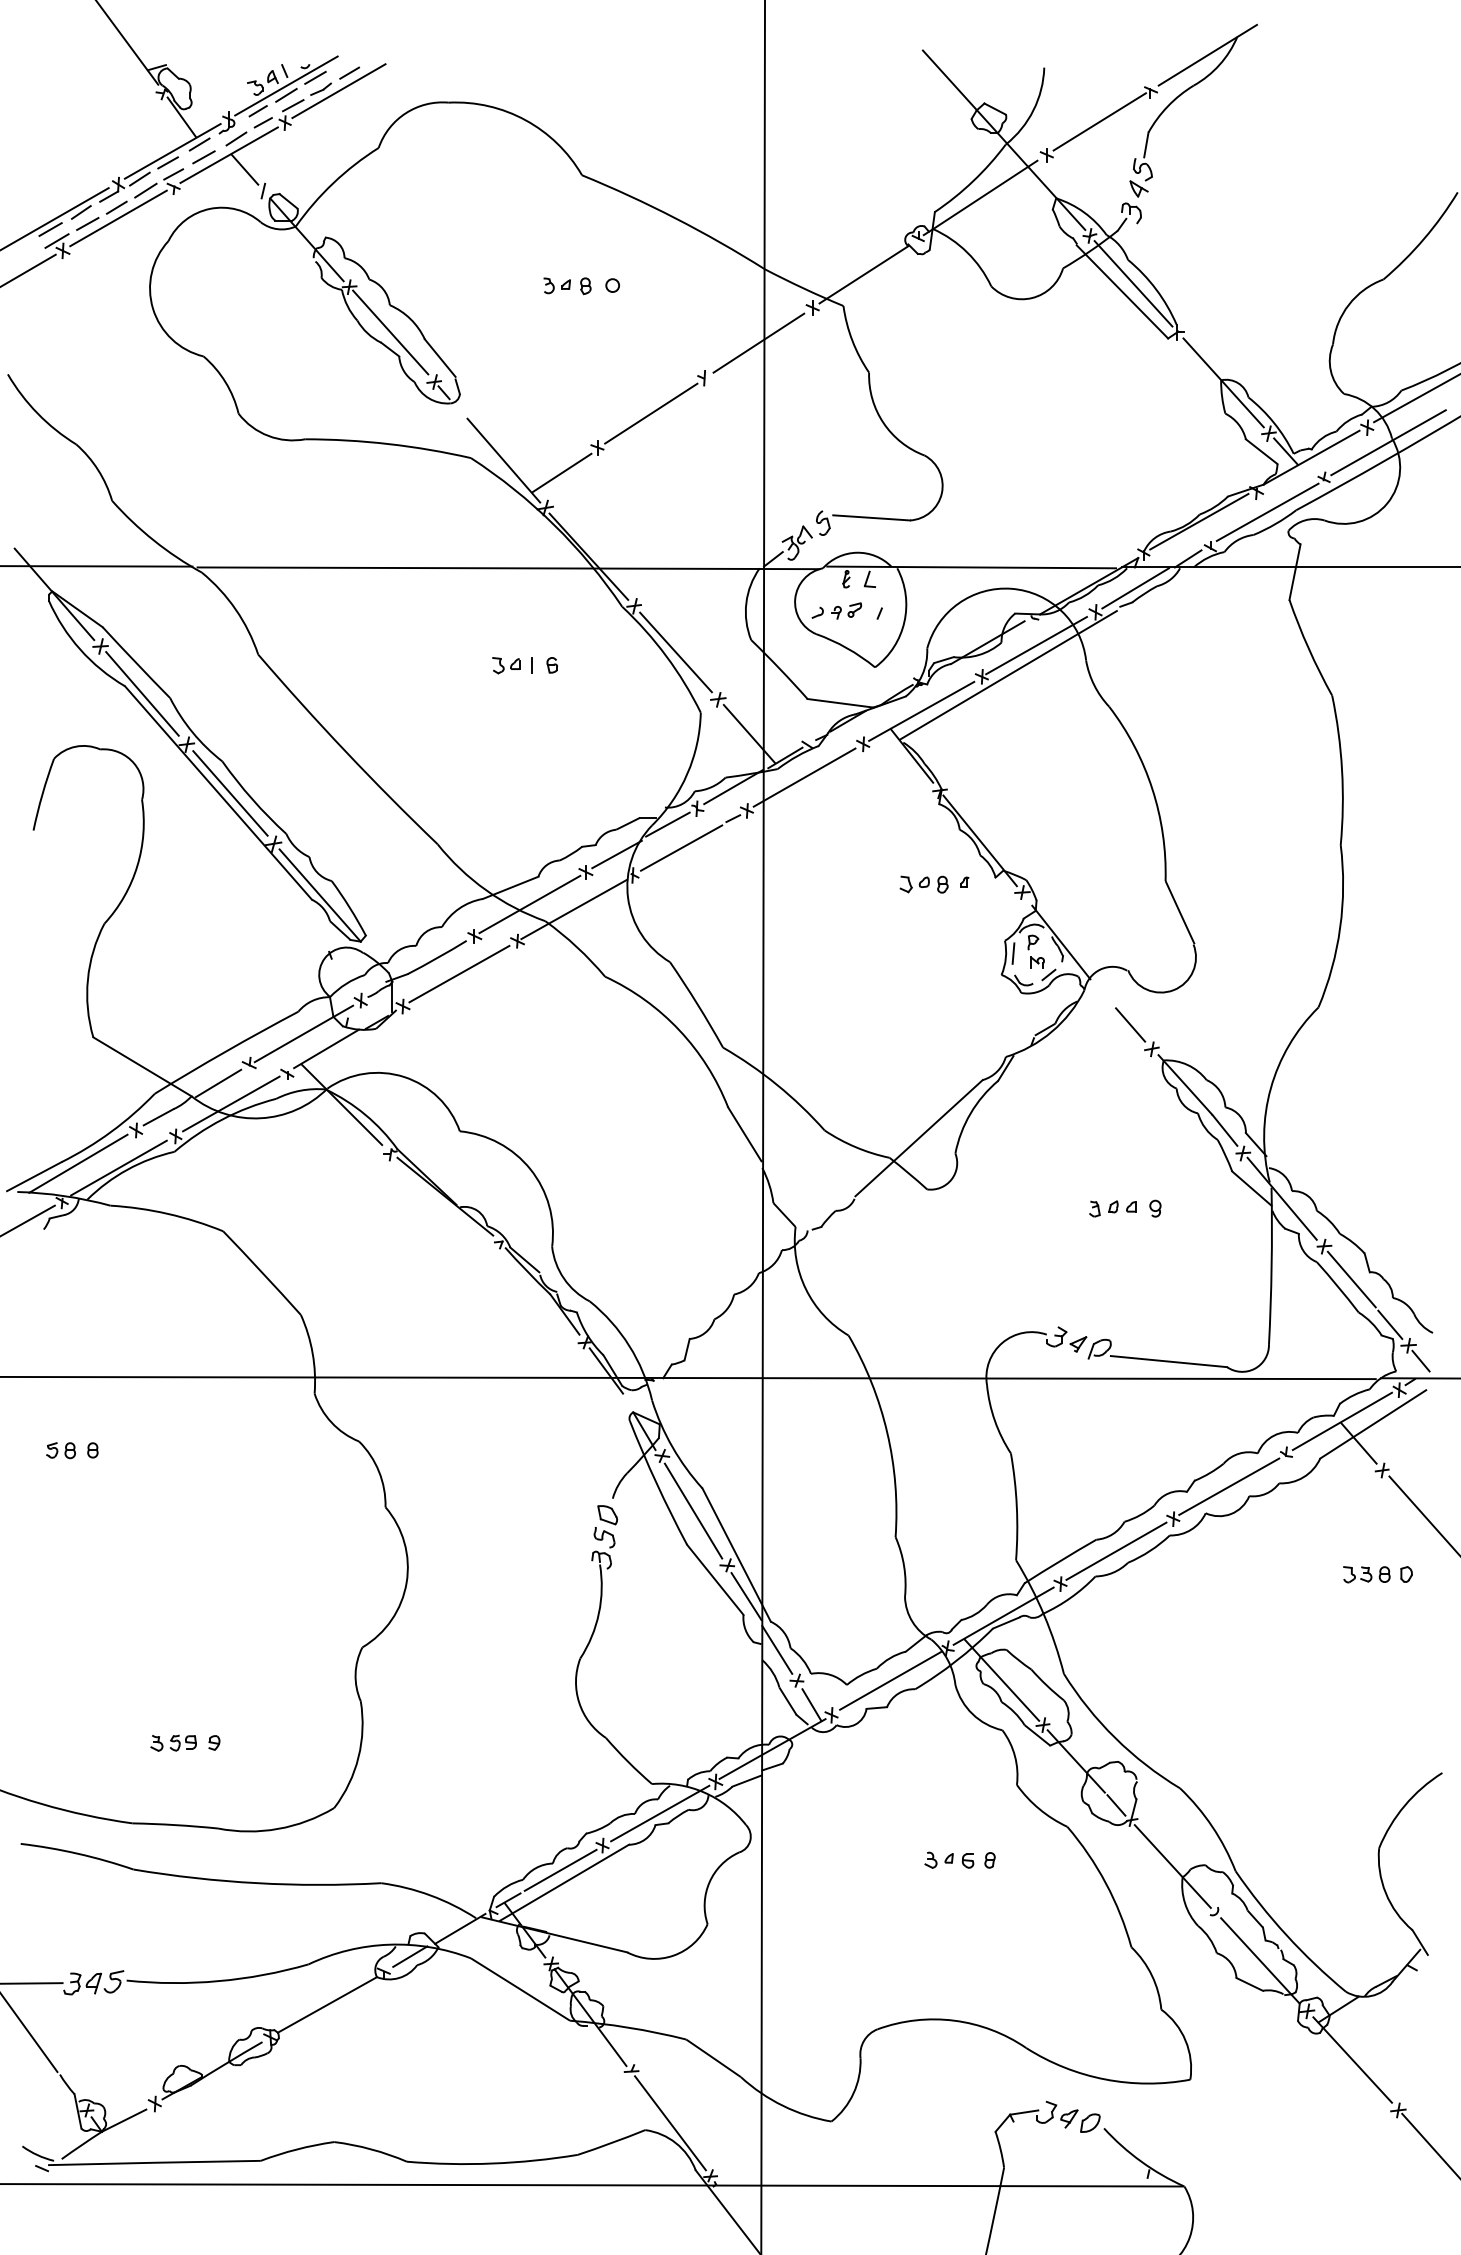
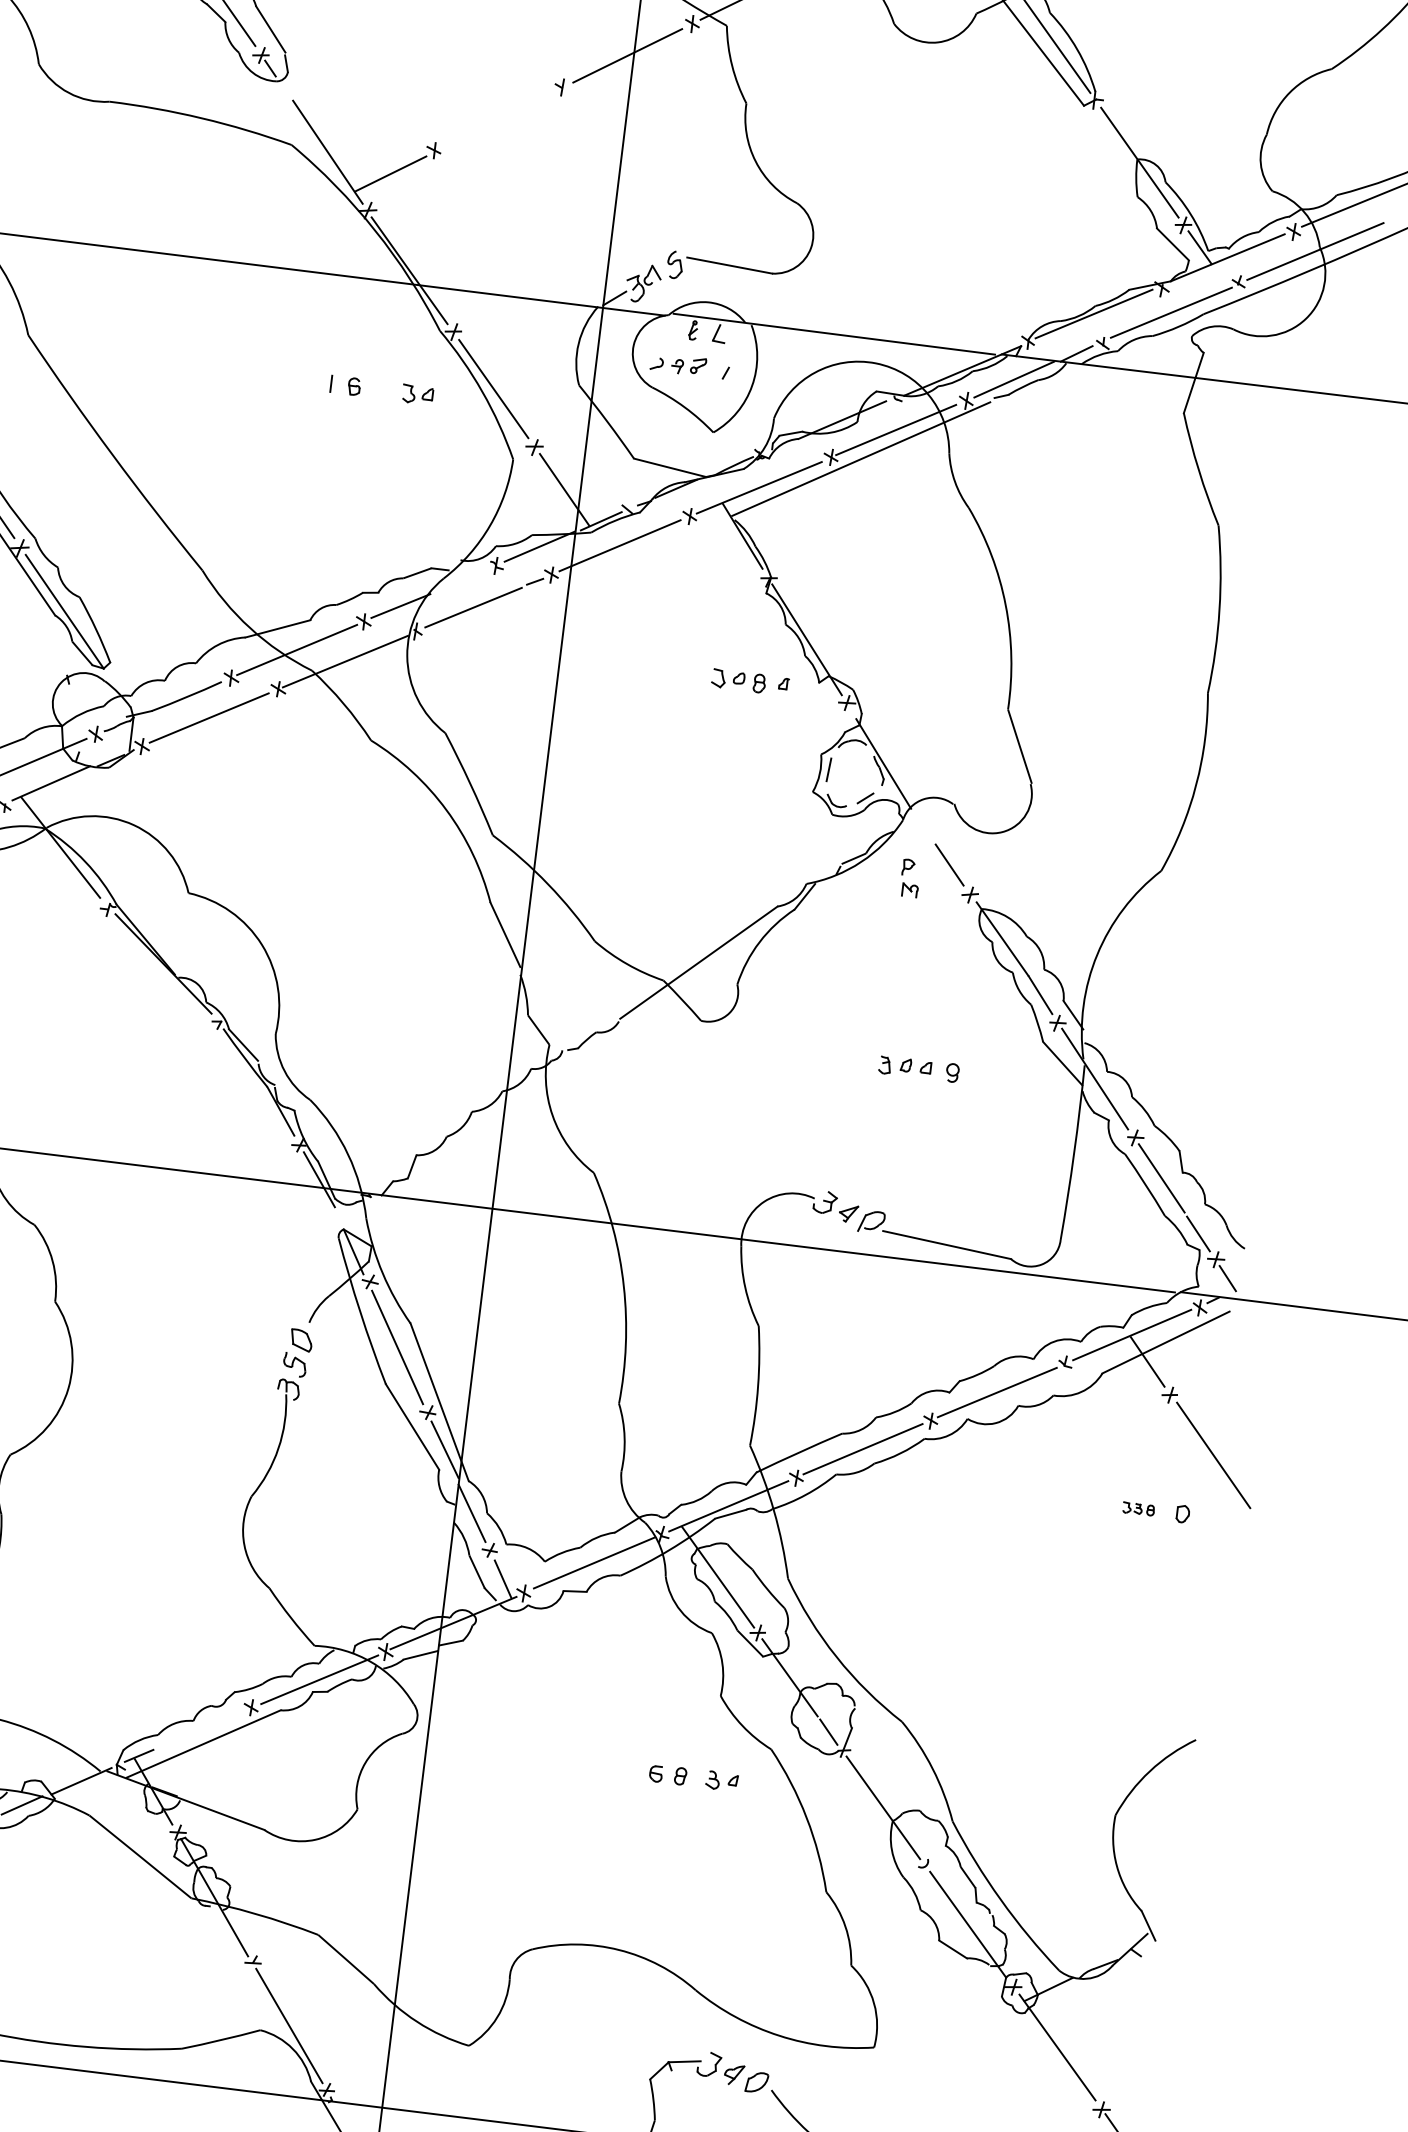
line: (651, 413) -> (498, 119), removed
part: (506, 665) -> (417, 394), moved
line: (667, 824) -> (461, 579), removed
part: (1029, 949) -> (903, 874), moved
part: (1366, 1574) -> (1138, 1508), size x0.6
part: (938, 1859) -> (721, 1780), moved
line: (560, 1869) -> (201, 1728), removed

